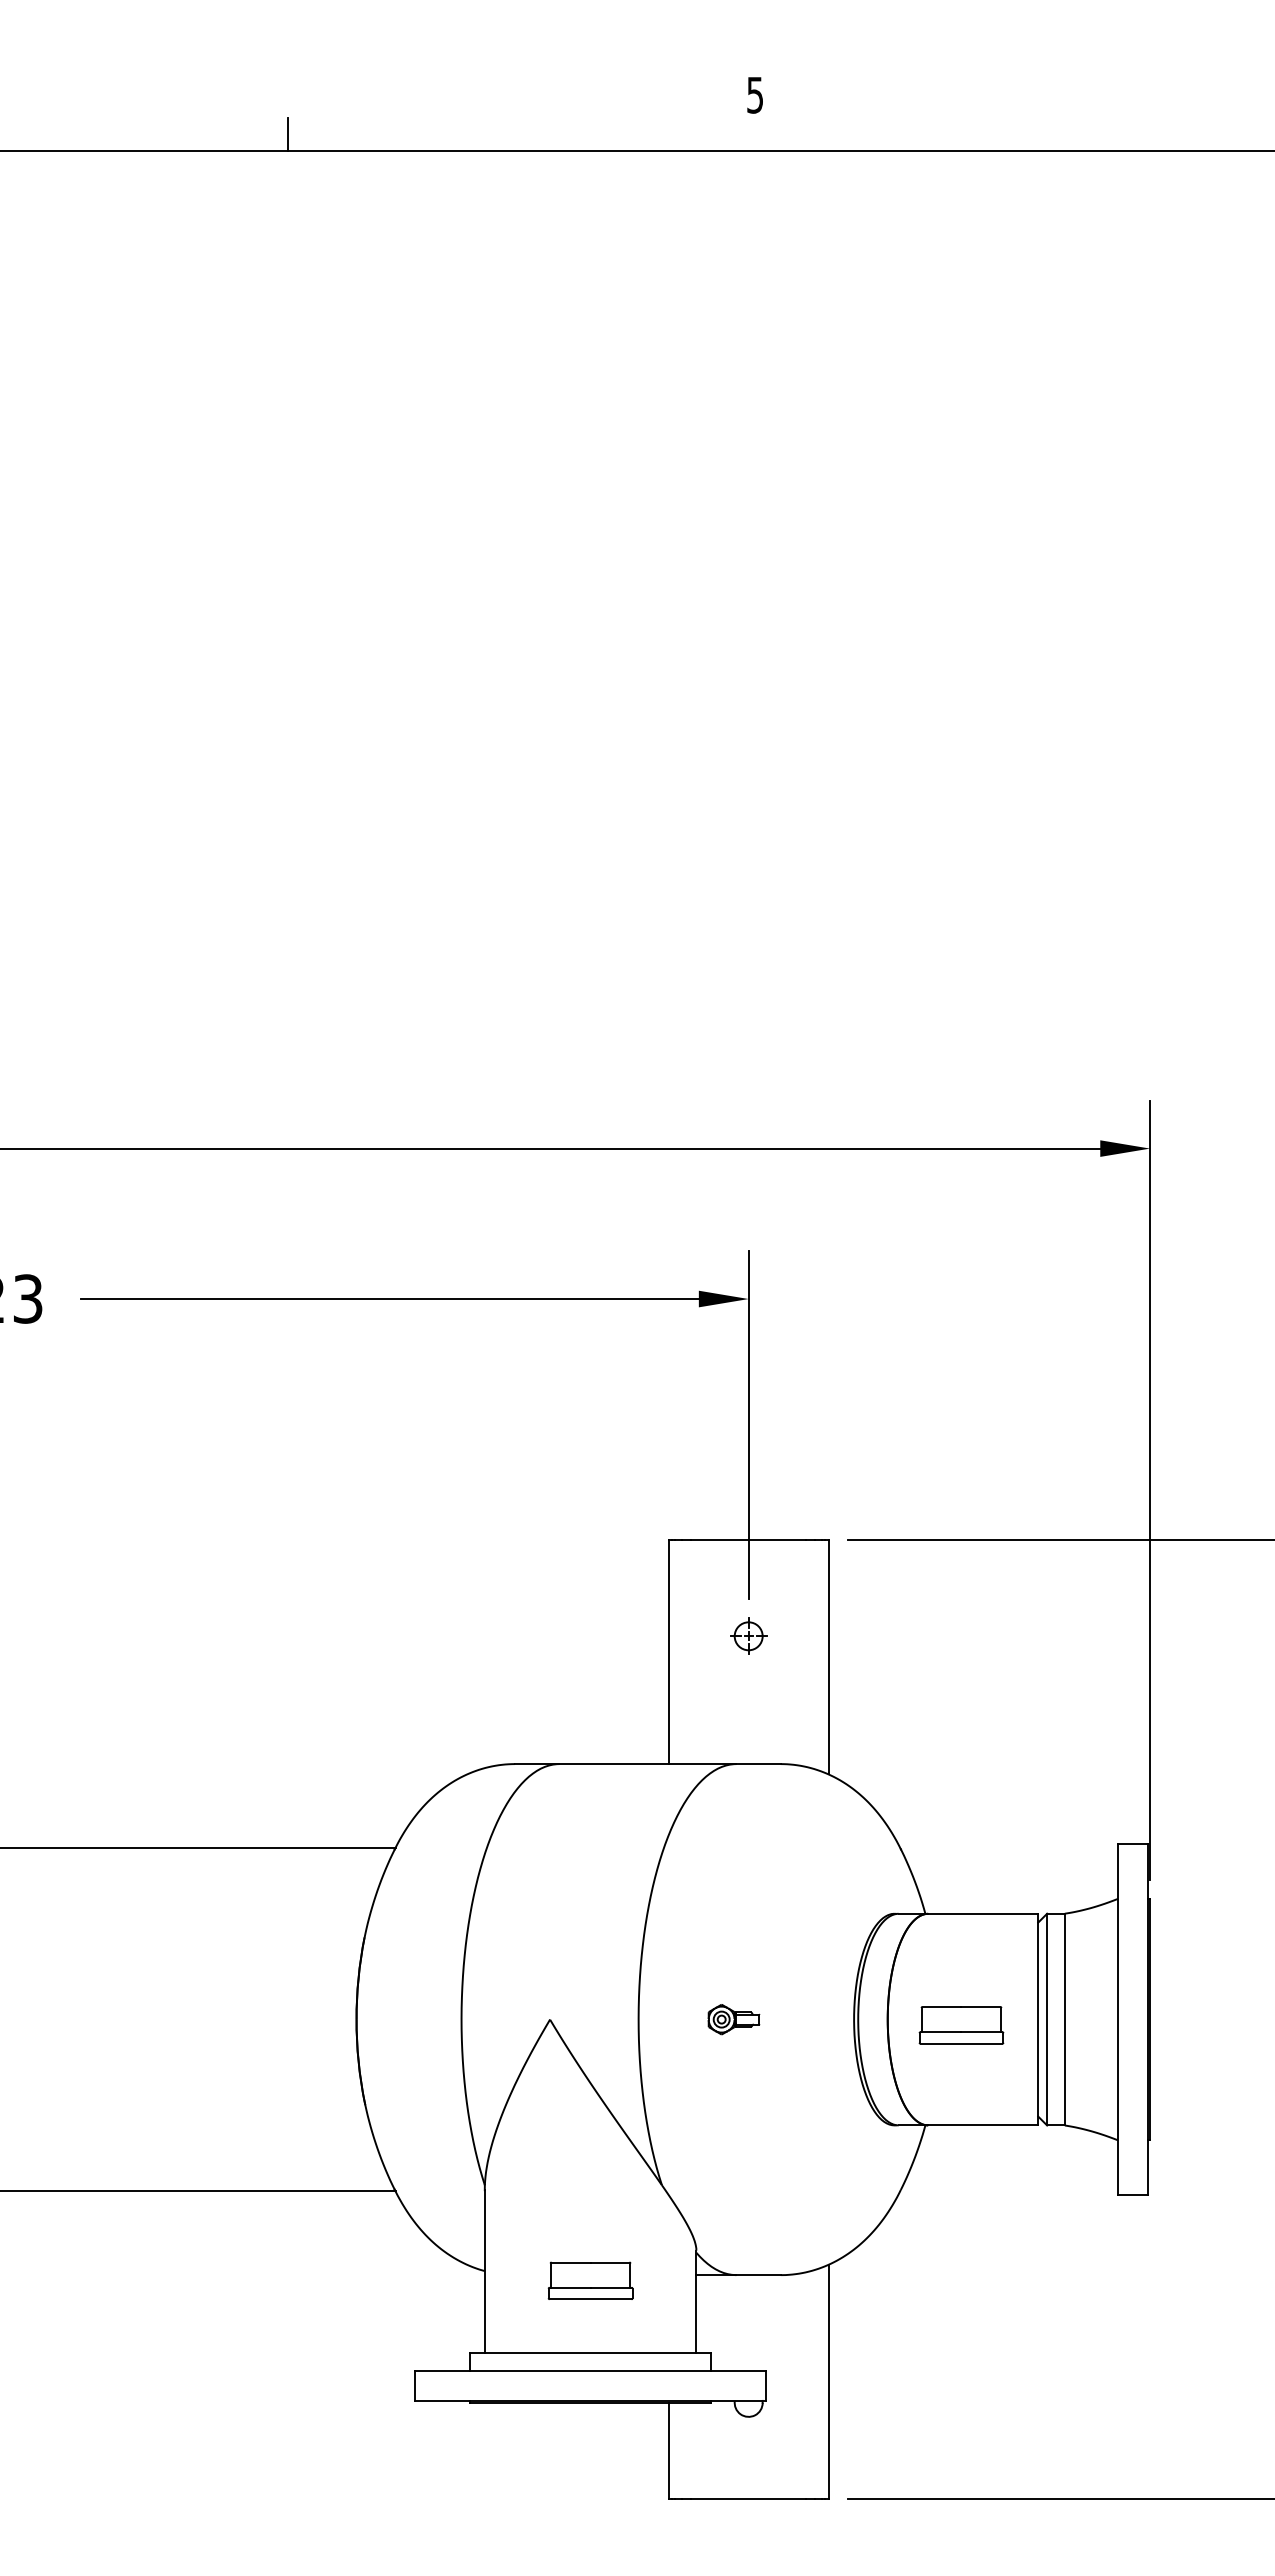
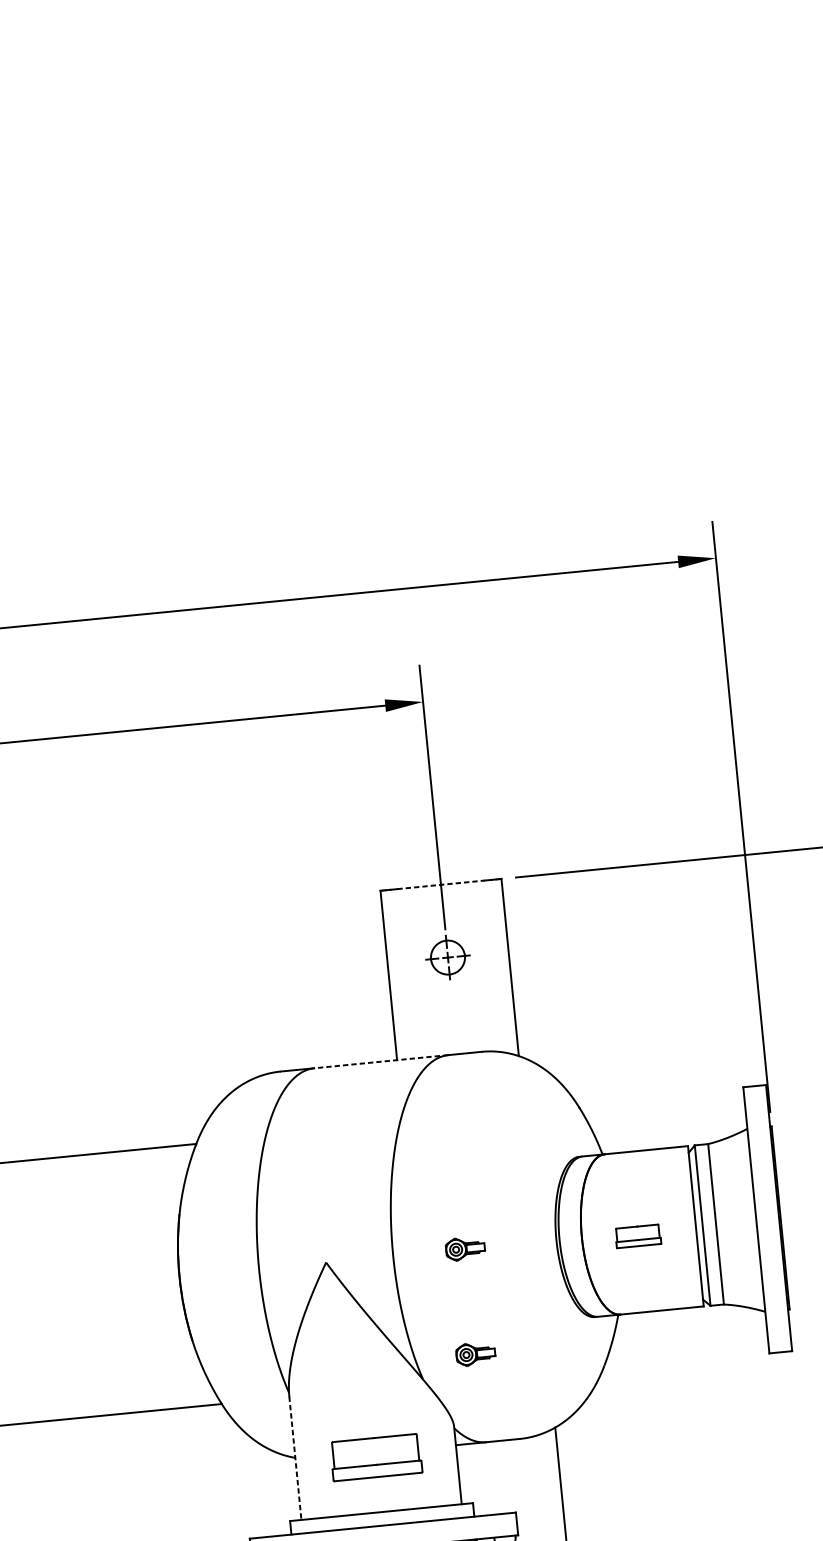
line: (748, 1540) -> (440, 884), solid -> dashed
part: (748, 1635) -> (447, 956), size x1.6
line: (647, 1764) -> (380, 1062), solid -> dashed
part: (961, 2025) -> (638, 1236), size x0.7
part: (733, 2158) -> (475, 1354), added
line: (484, 2272) -> (295, 1458), solid -> dashed
part: (590, 2280) -> (376, 1457), size x1.4

